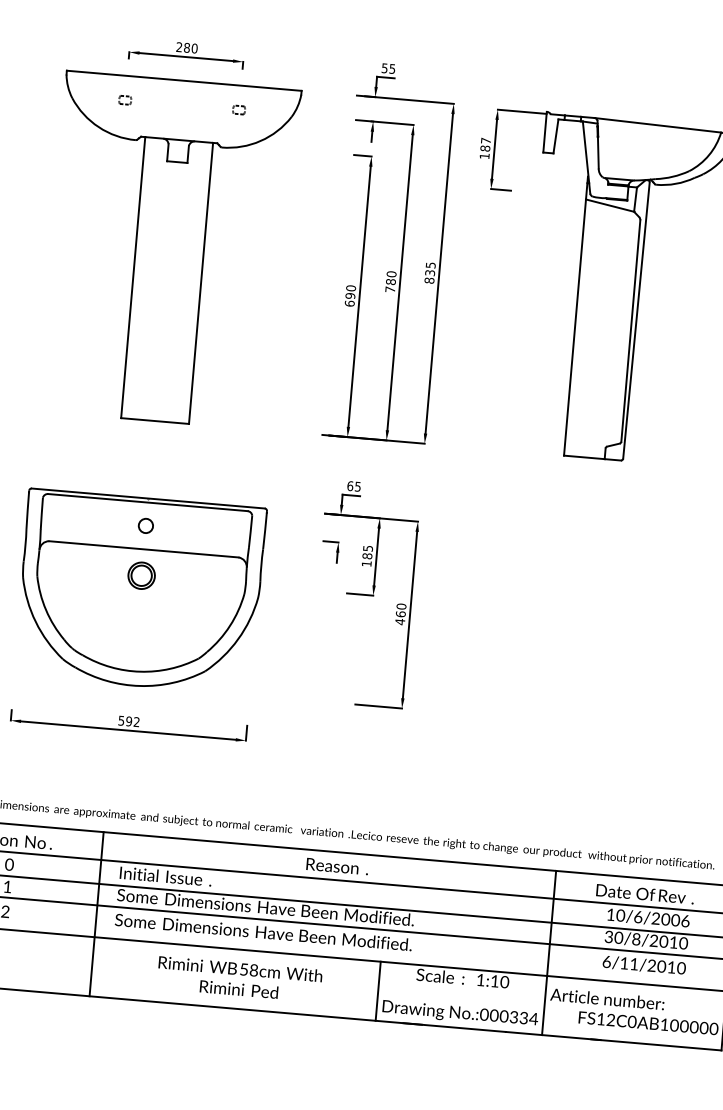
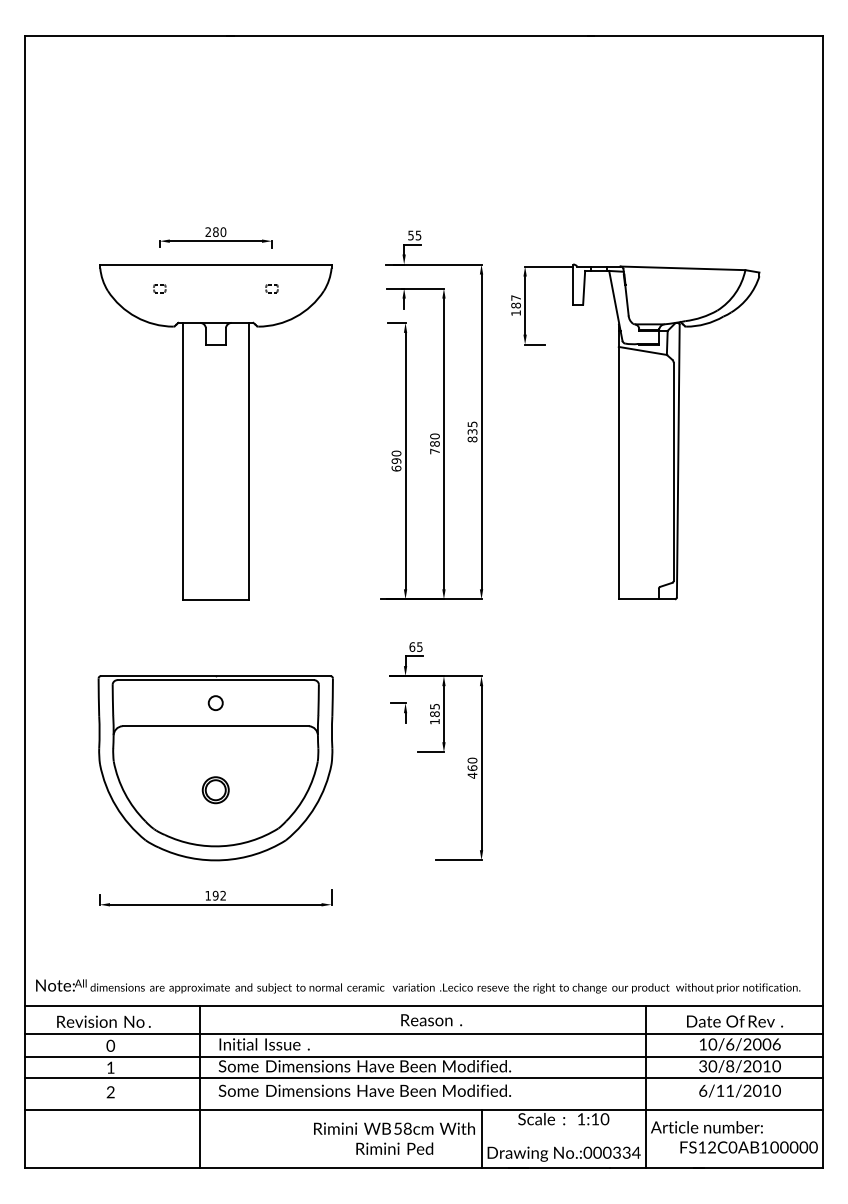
part: (141, 576) -> (215, 790), moved
text: (120, 720) -> (207, 895), 592 -> 192
text: (239, 979) -> (394, 1138), moved

